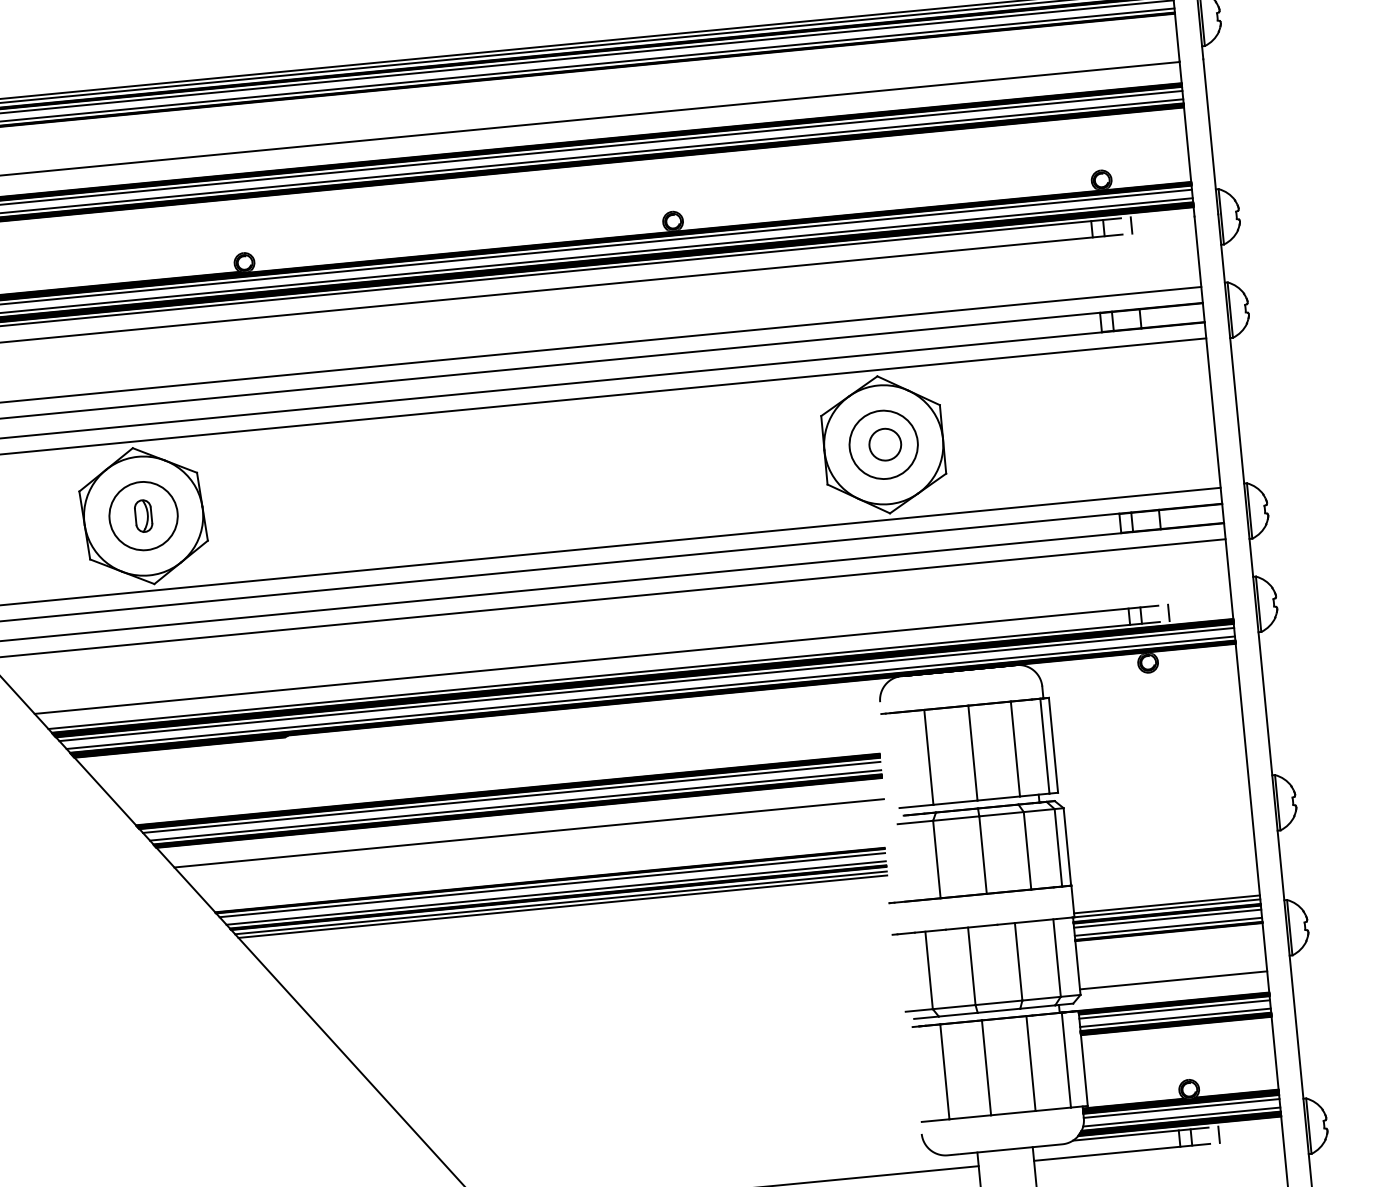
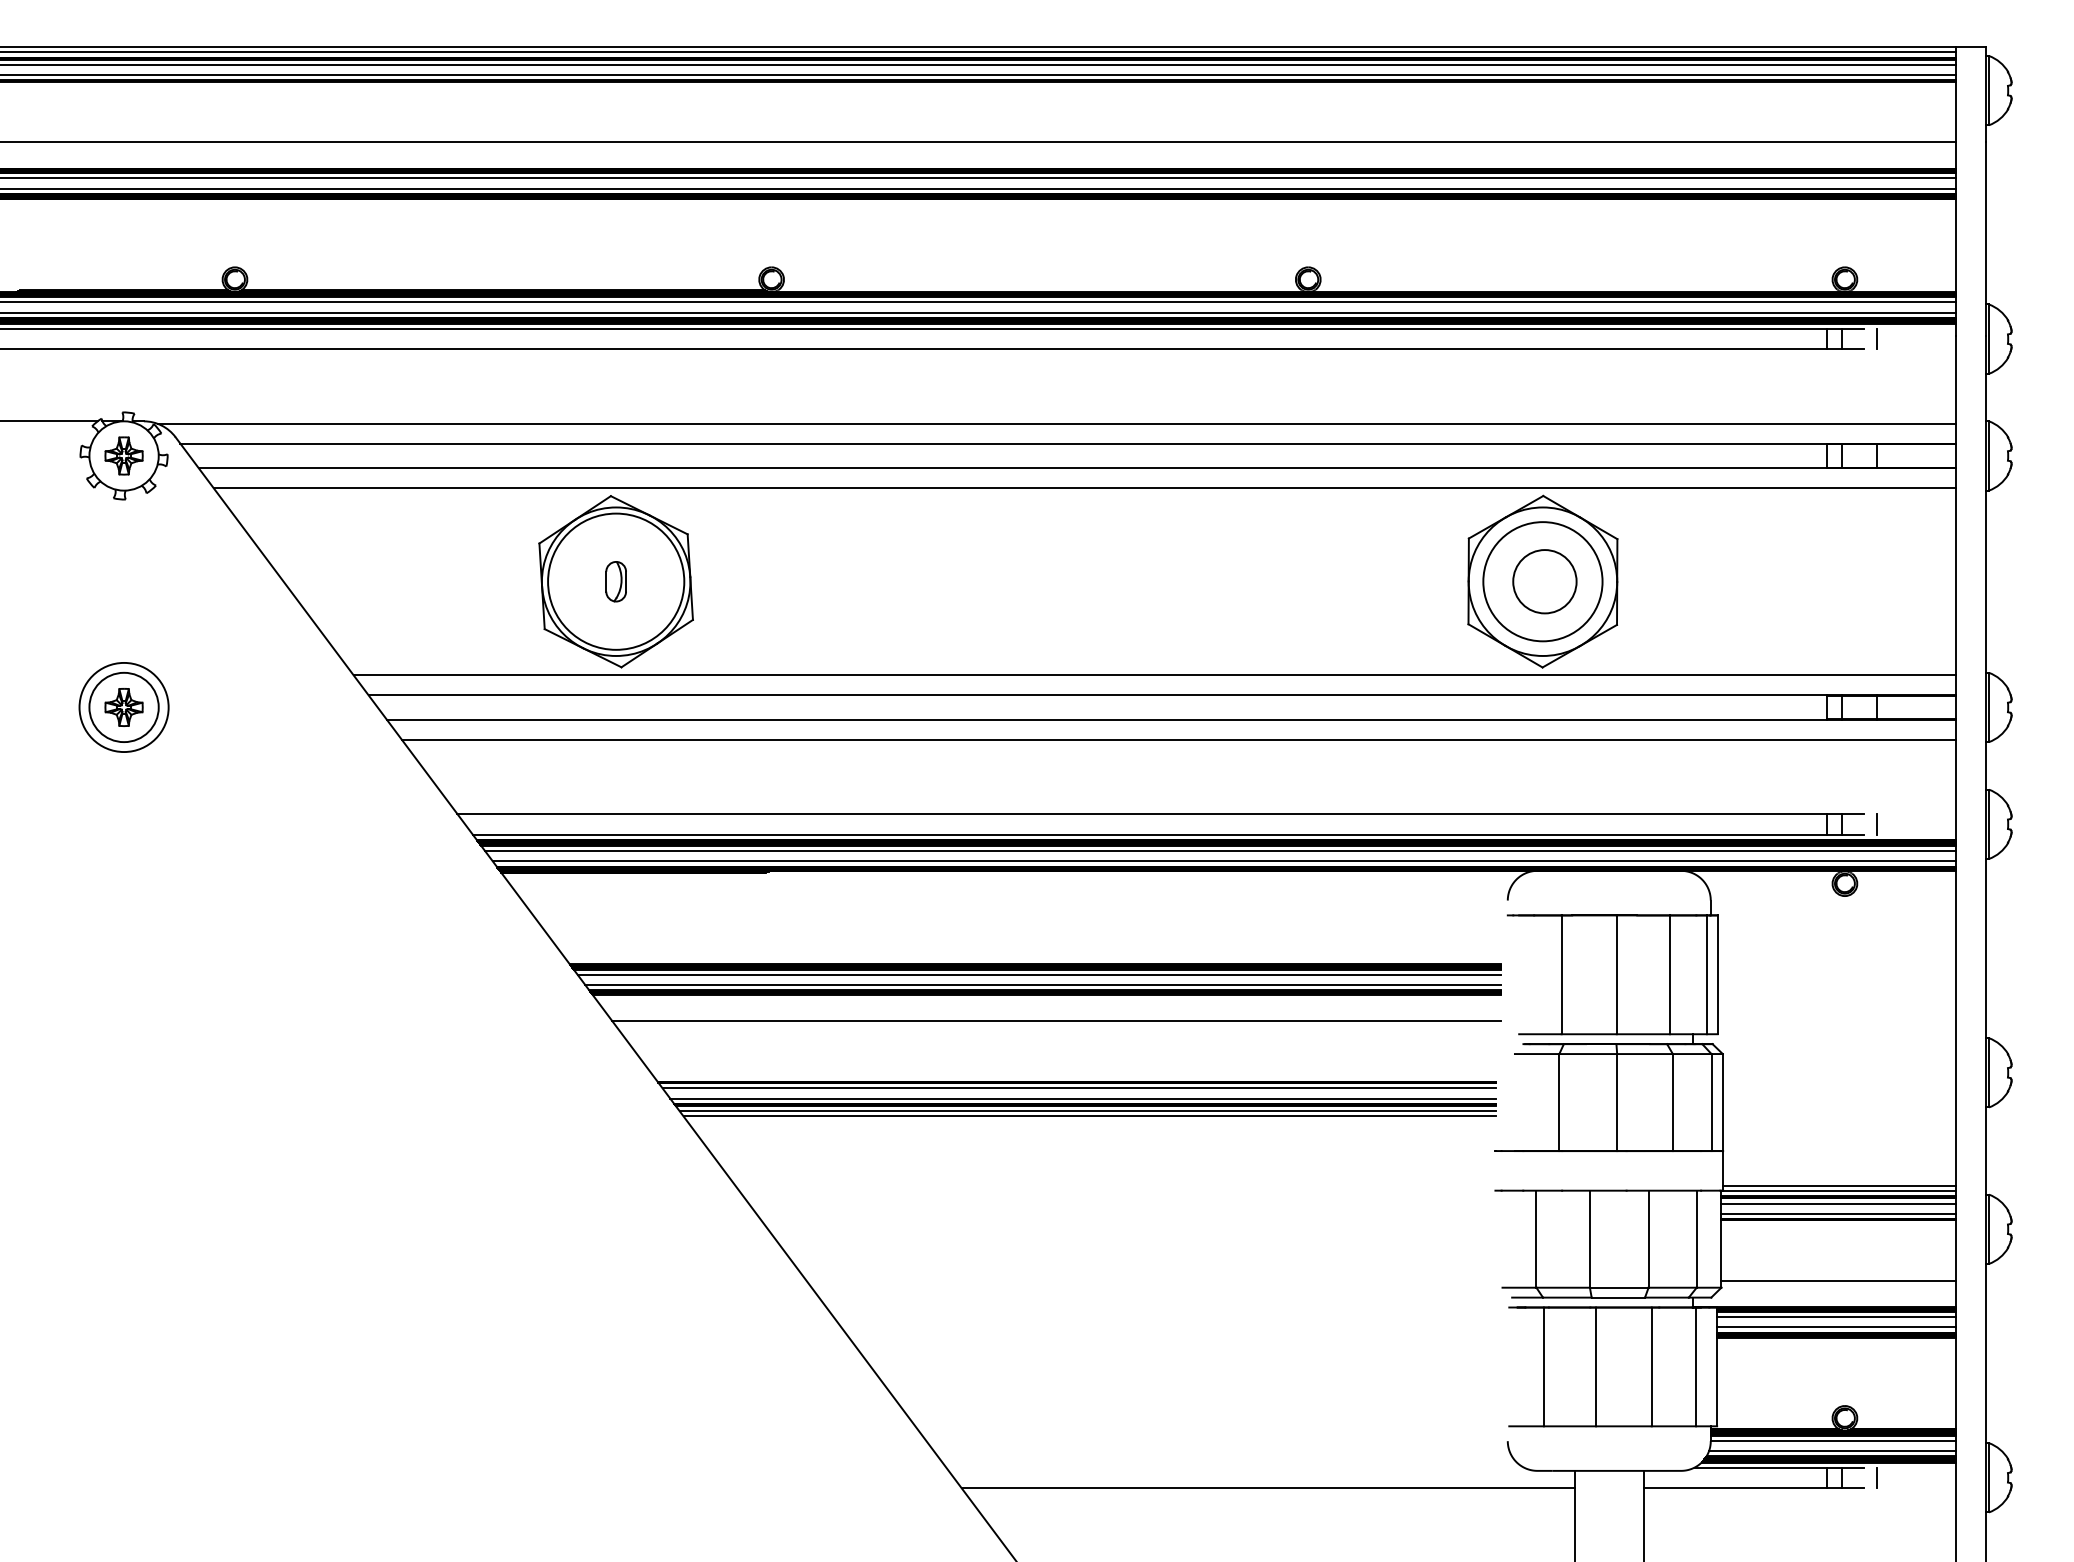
circle: (883, 444) -> (1542, 581), size x1.4
circle: (884, 444) -> (1544, 581), size x1.6
circle: (143, 515) -> (615, 581), size x1.6

